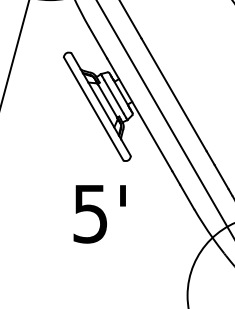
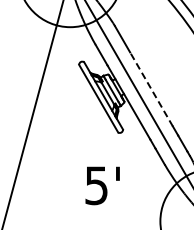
line: (174, 94) -> (151, 89), solid -> dashed
text: (99, 213) -> (102, 185), moved

